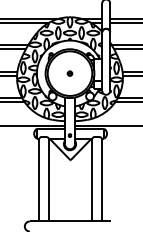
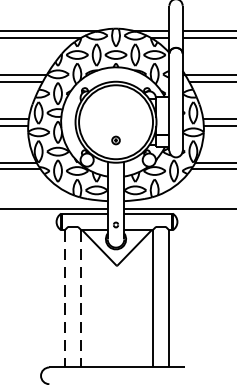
part: (69, 73) -> (115, 140), moved
line: (39, 180) -> (65, 299), solid -> dashed
line: (49, 180) -> (81, 299), solid -> dashed

